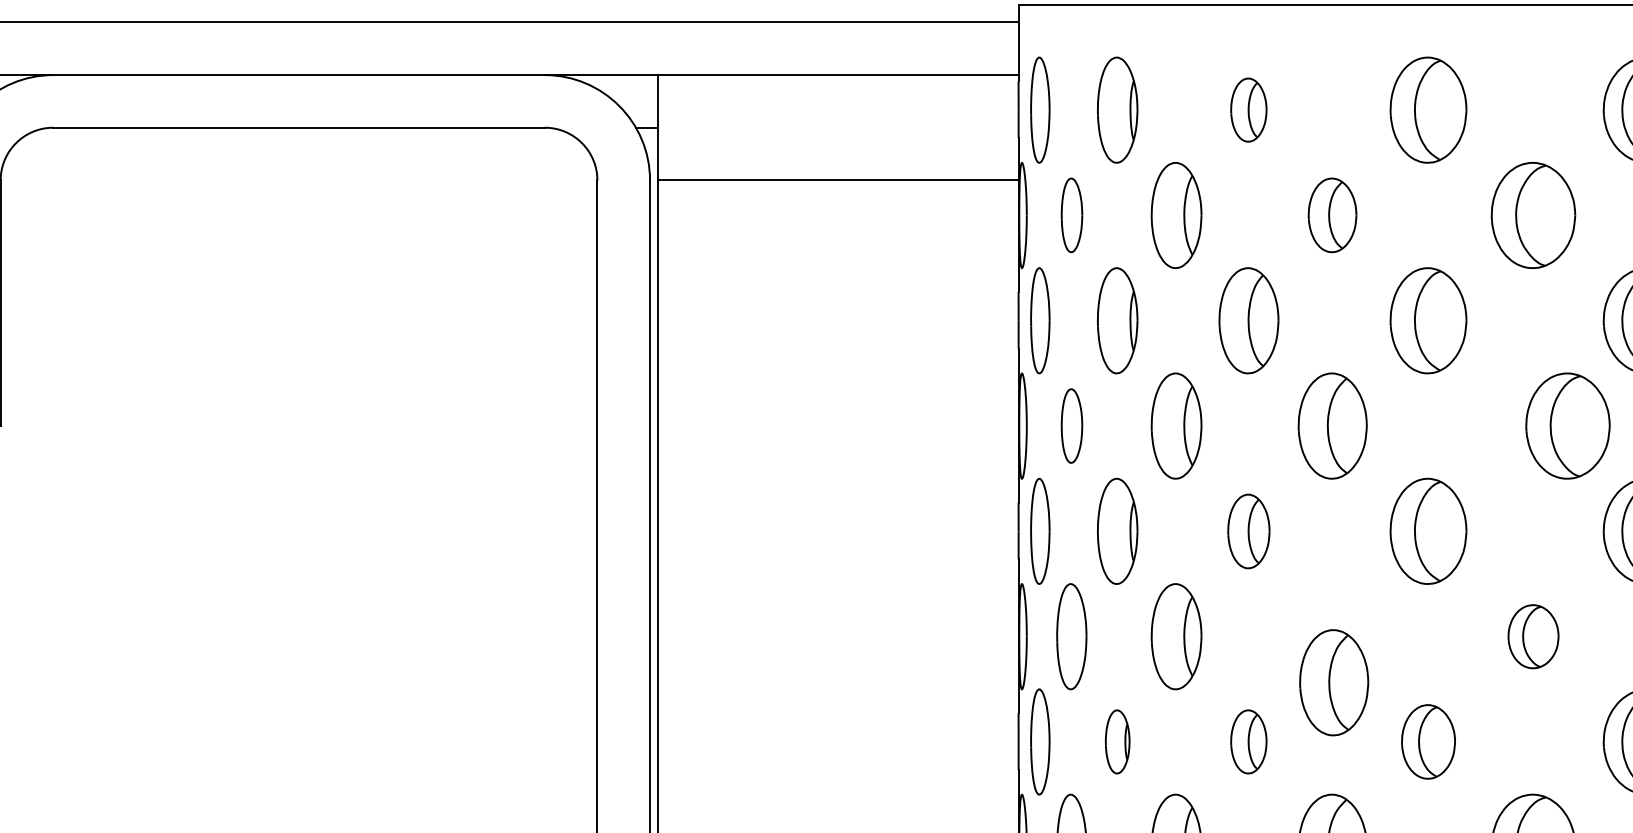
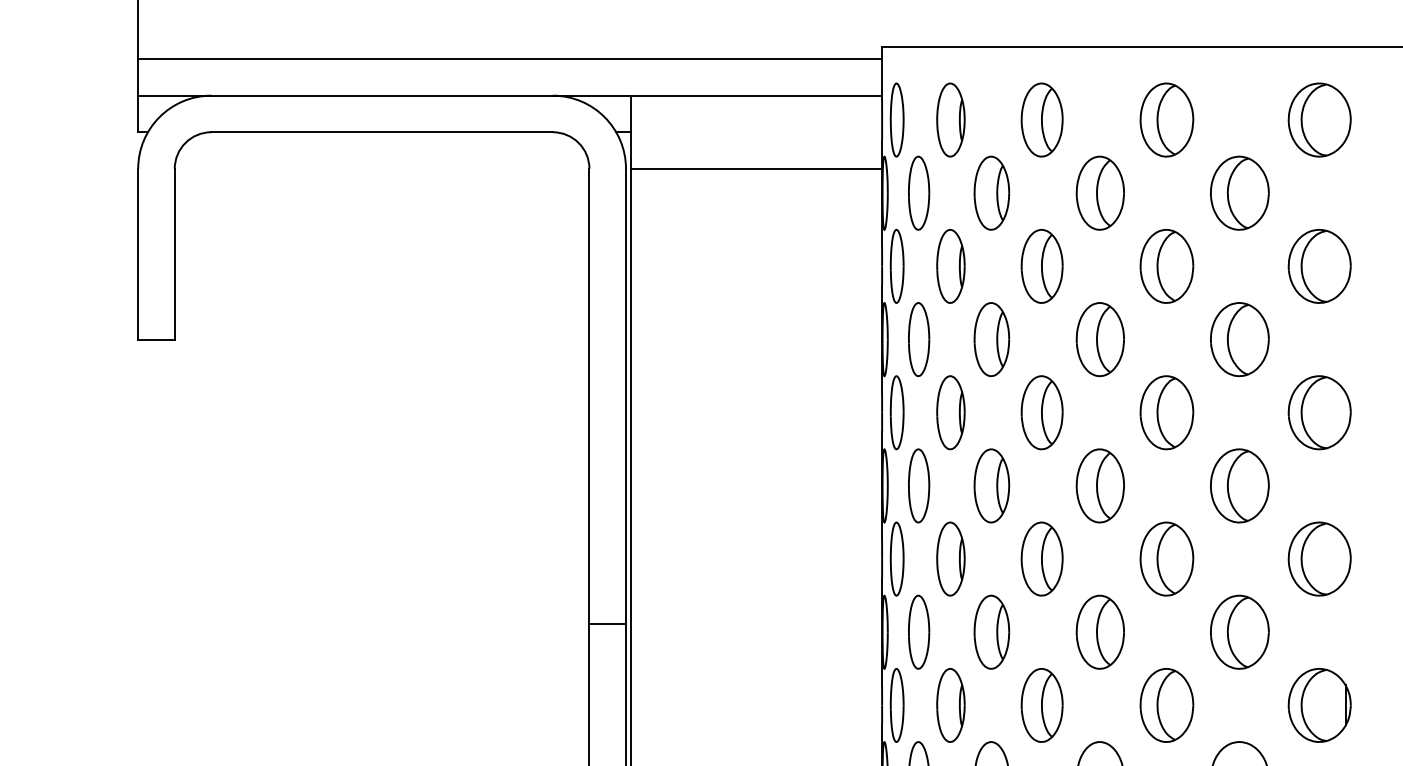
part: (1247, 109) -> (1041, 119), size x1.67
part: (1072, 214) -> (919, 192), size x1.43
part: (1331, 214) -> (1099, 192), size x1.43
part: (1072, 425) -> (919, 339), size x1.43
part: (1567, 425) -> (1239, 339), moved
part: (1247, 531) -> (1041, 412), size x1.43
part: (1532, 636) -> (1239, 485), size x1.67
part: (1332, 682) -> (1099, 485), moved
part: (1117, 741) -> (950, 558), size x1.67
part: (1247, 741) -> (1041, 558), size x1.67
part: (1427, 741) -> (1166, 558), size x1.43

